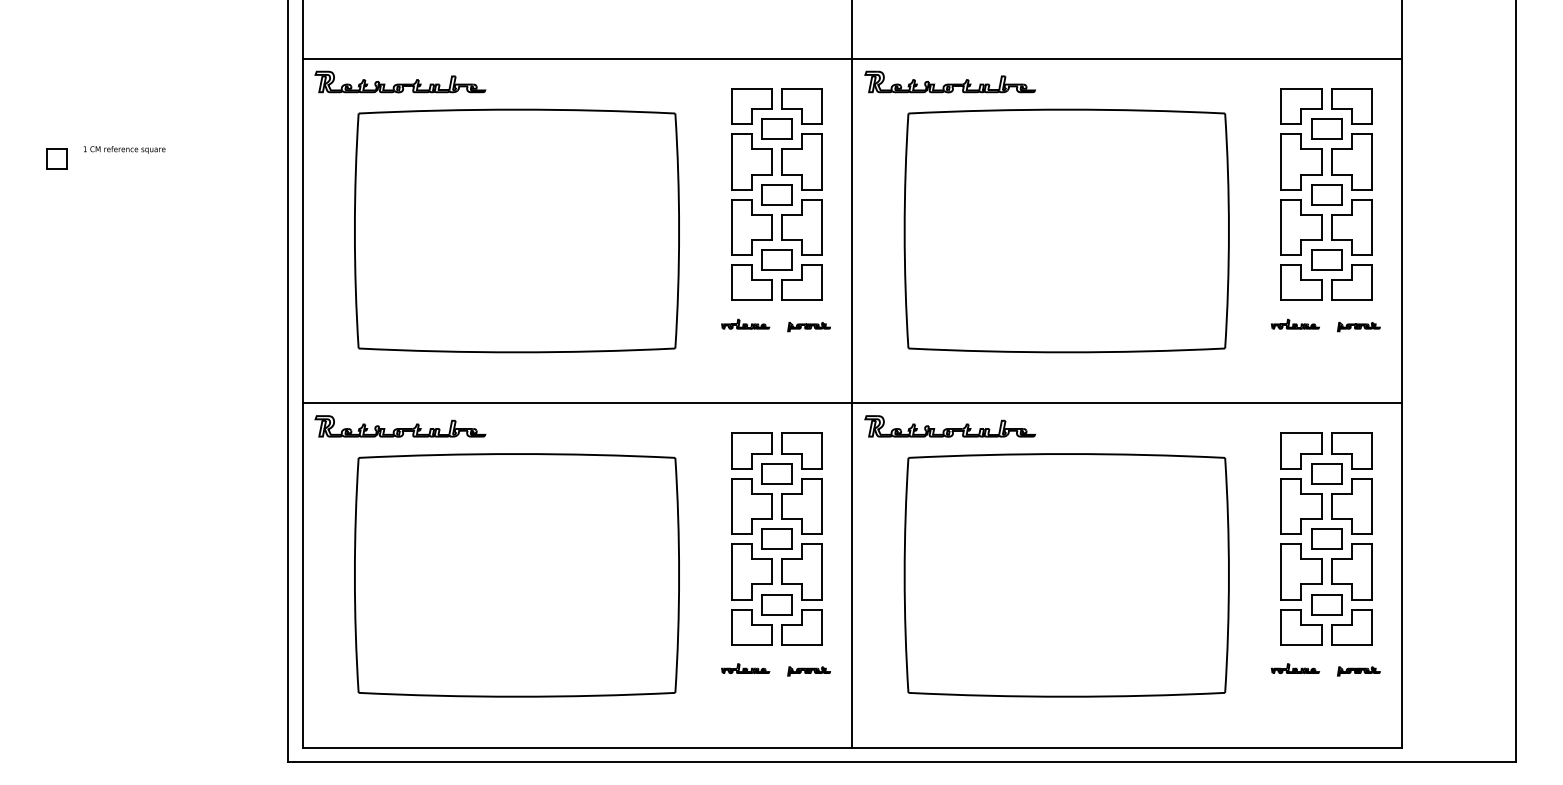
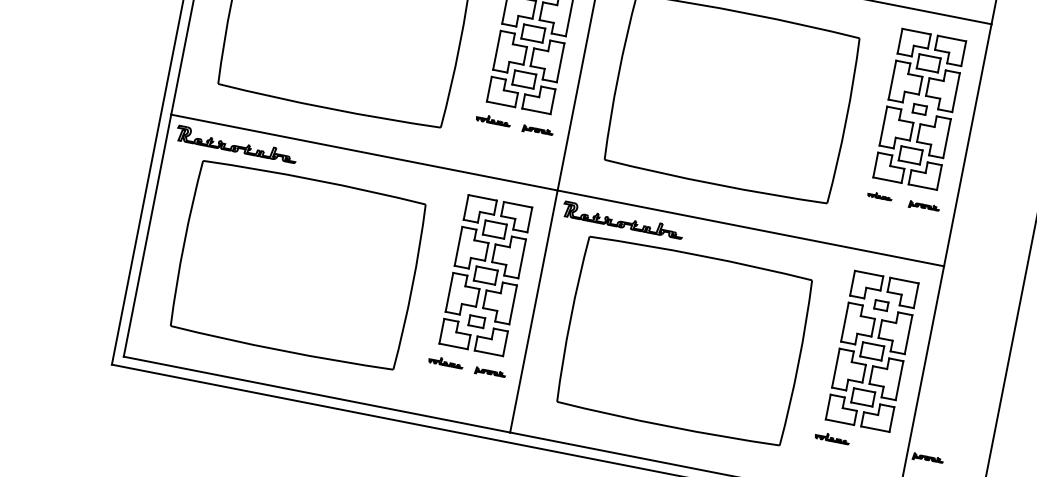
part: (1326, 194) -> (919, 109), size x0.6
part: (1295, 323) -> (880, 195), size x0.7
part: (1326, 473) -> (881, 305), size x0.6
part: (776, 604) -> (476, 321), size x0.7
part: (1358, 671) -> (927, 458), moved

